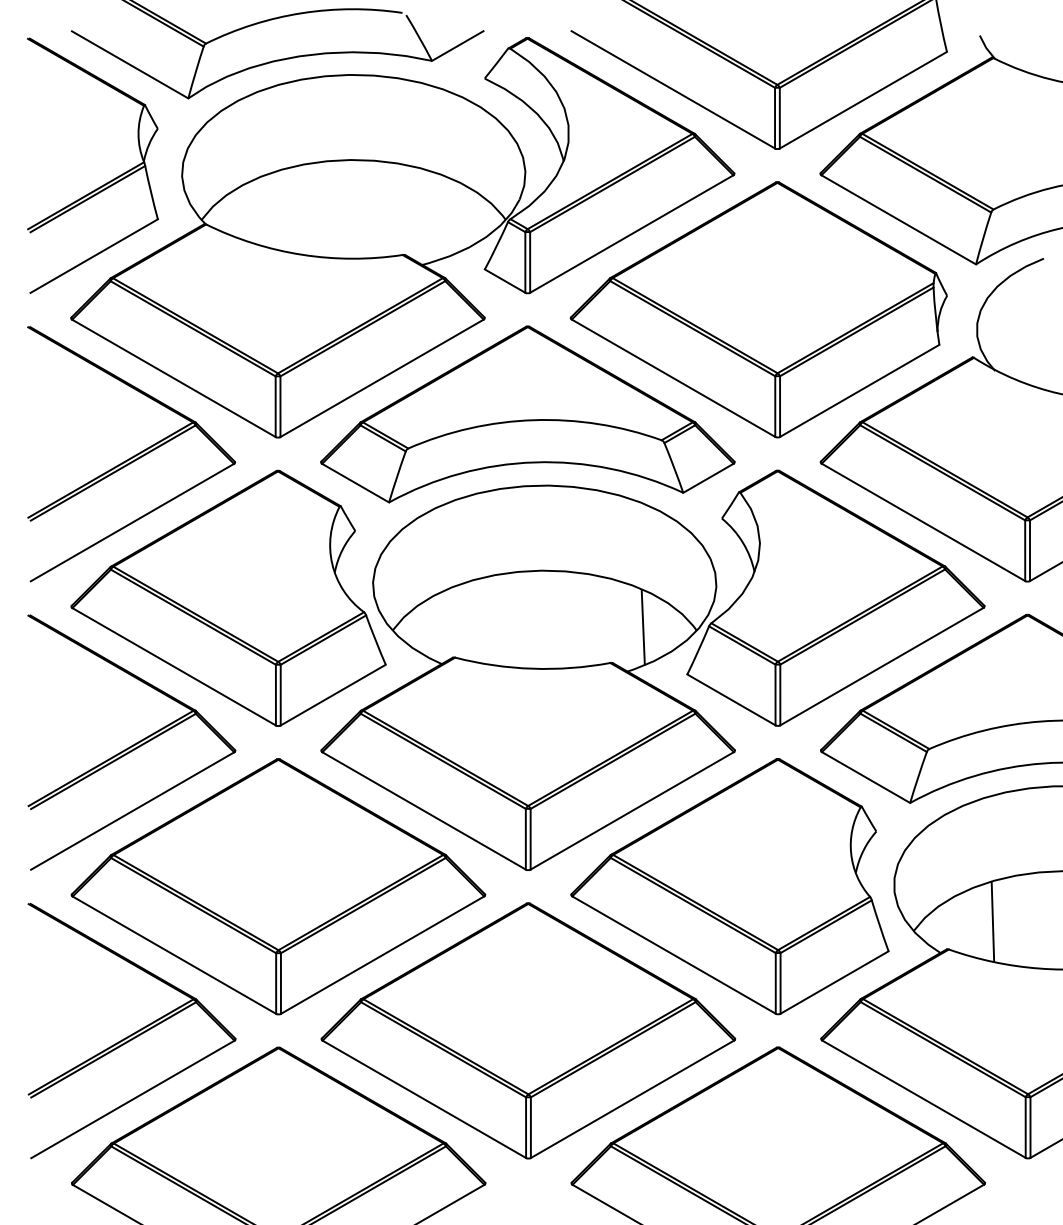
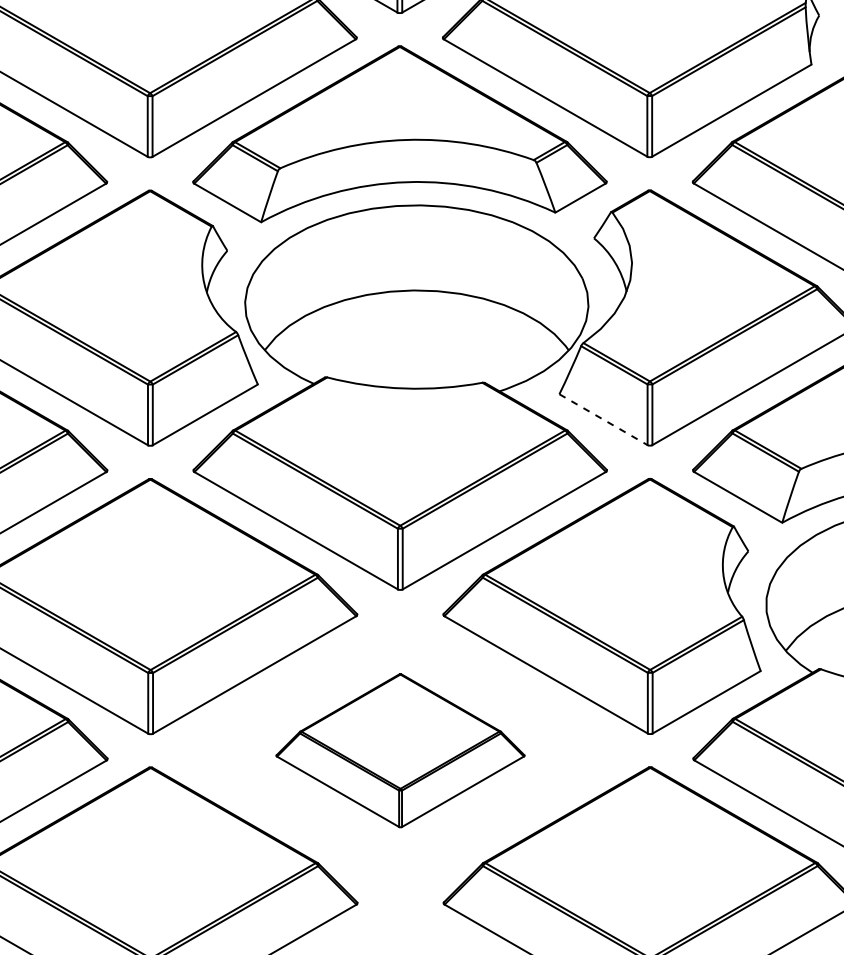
line: (642, 627) -> (514, 347), removed
line: (731, 699) -> (603, 419), solid -> dashed
part: (528, 1030) -> (400, 750), size x0.6

